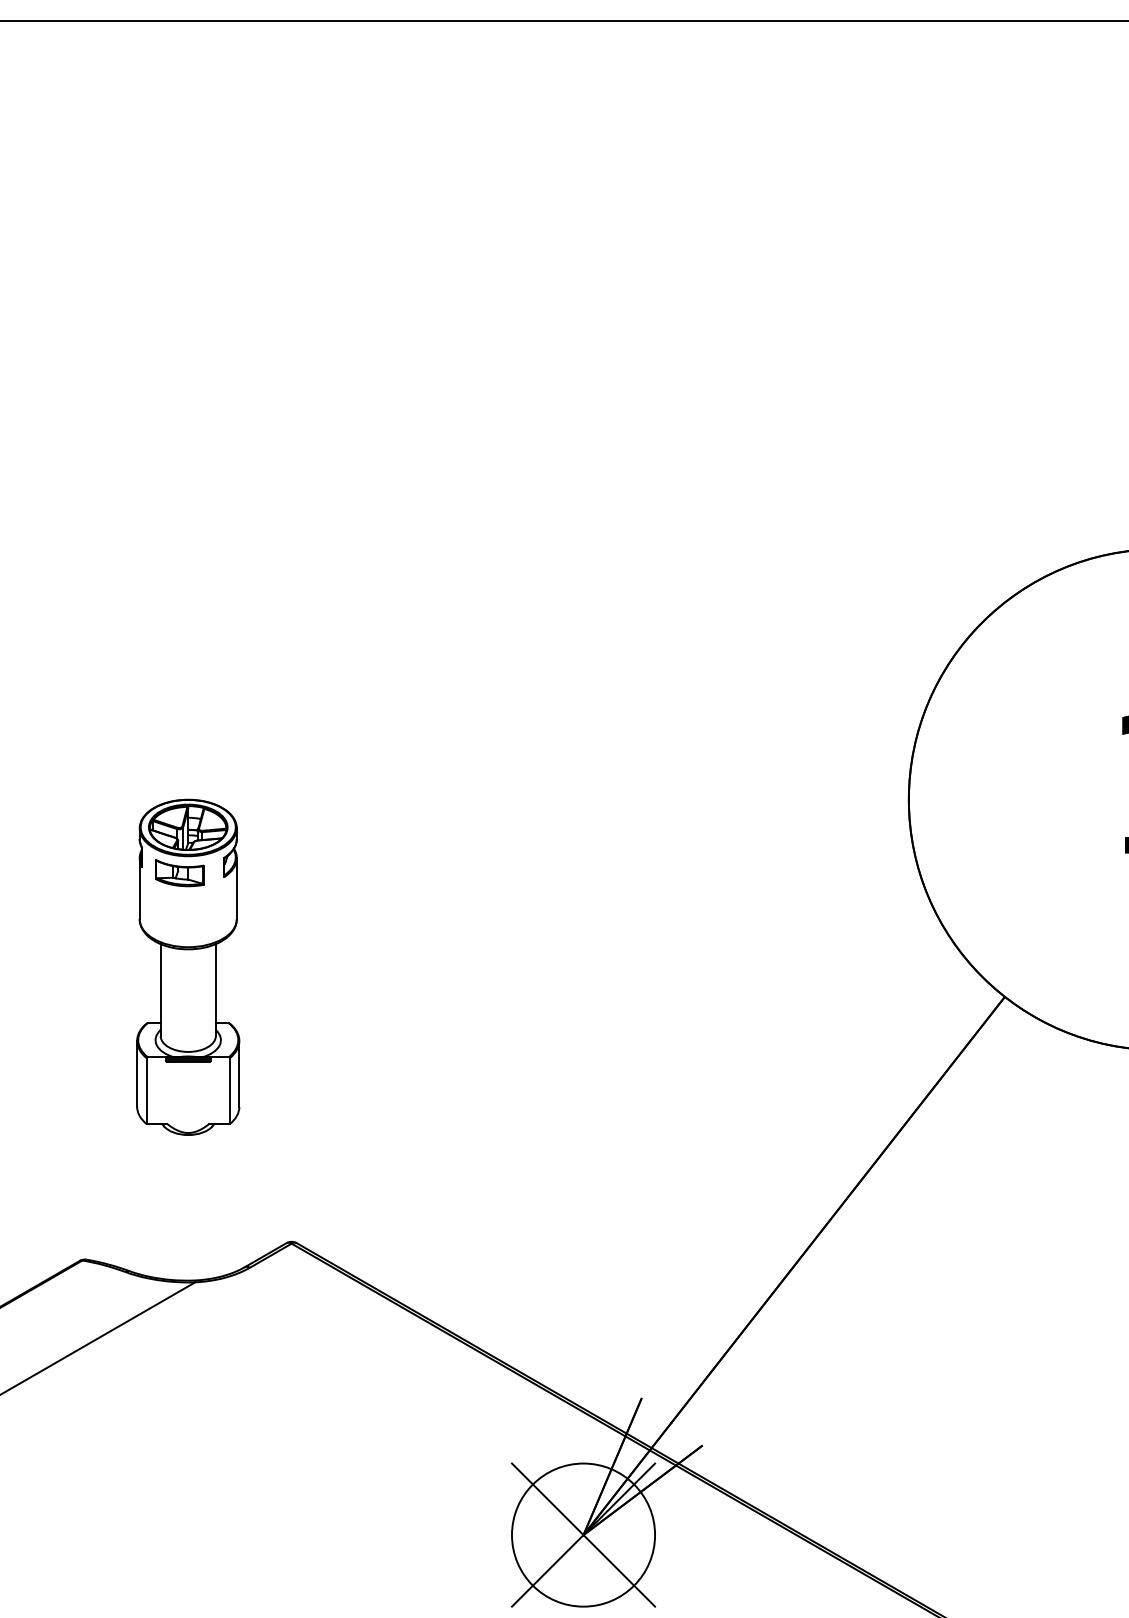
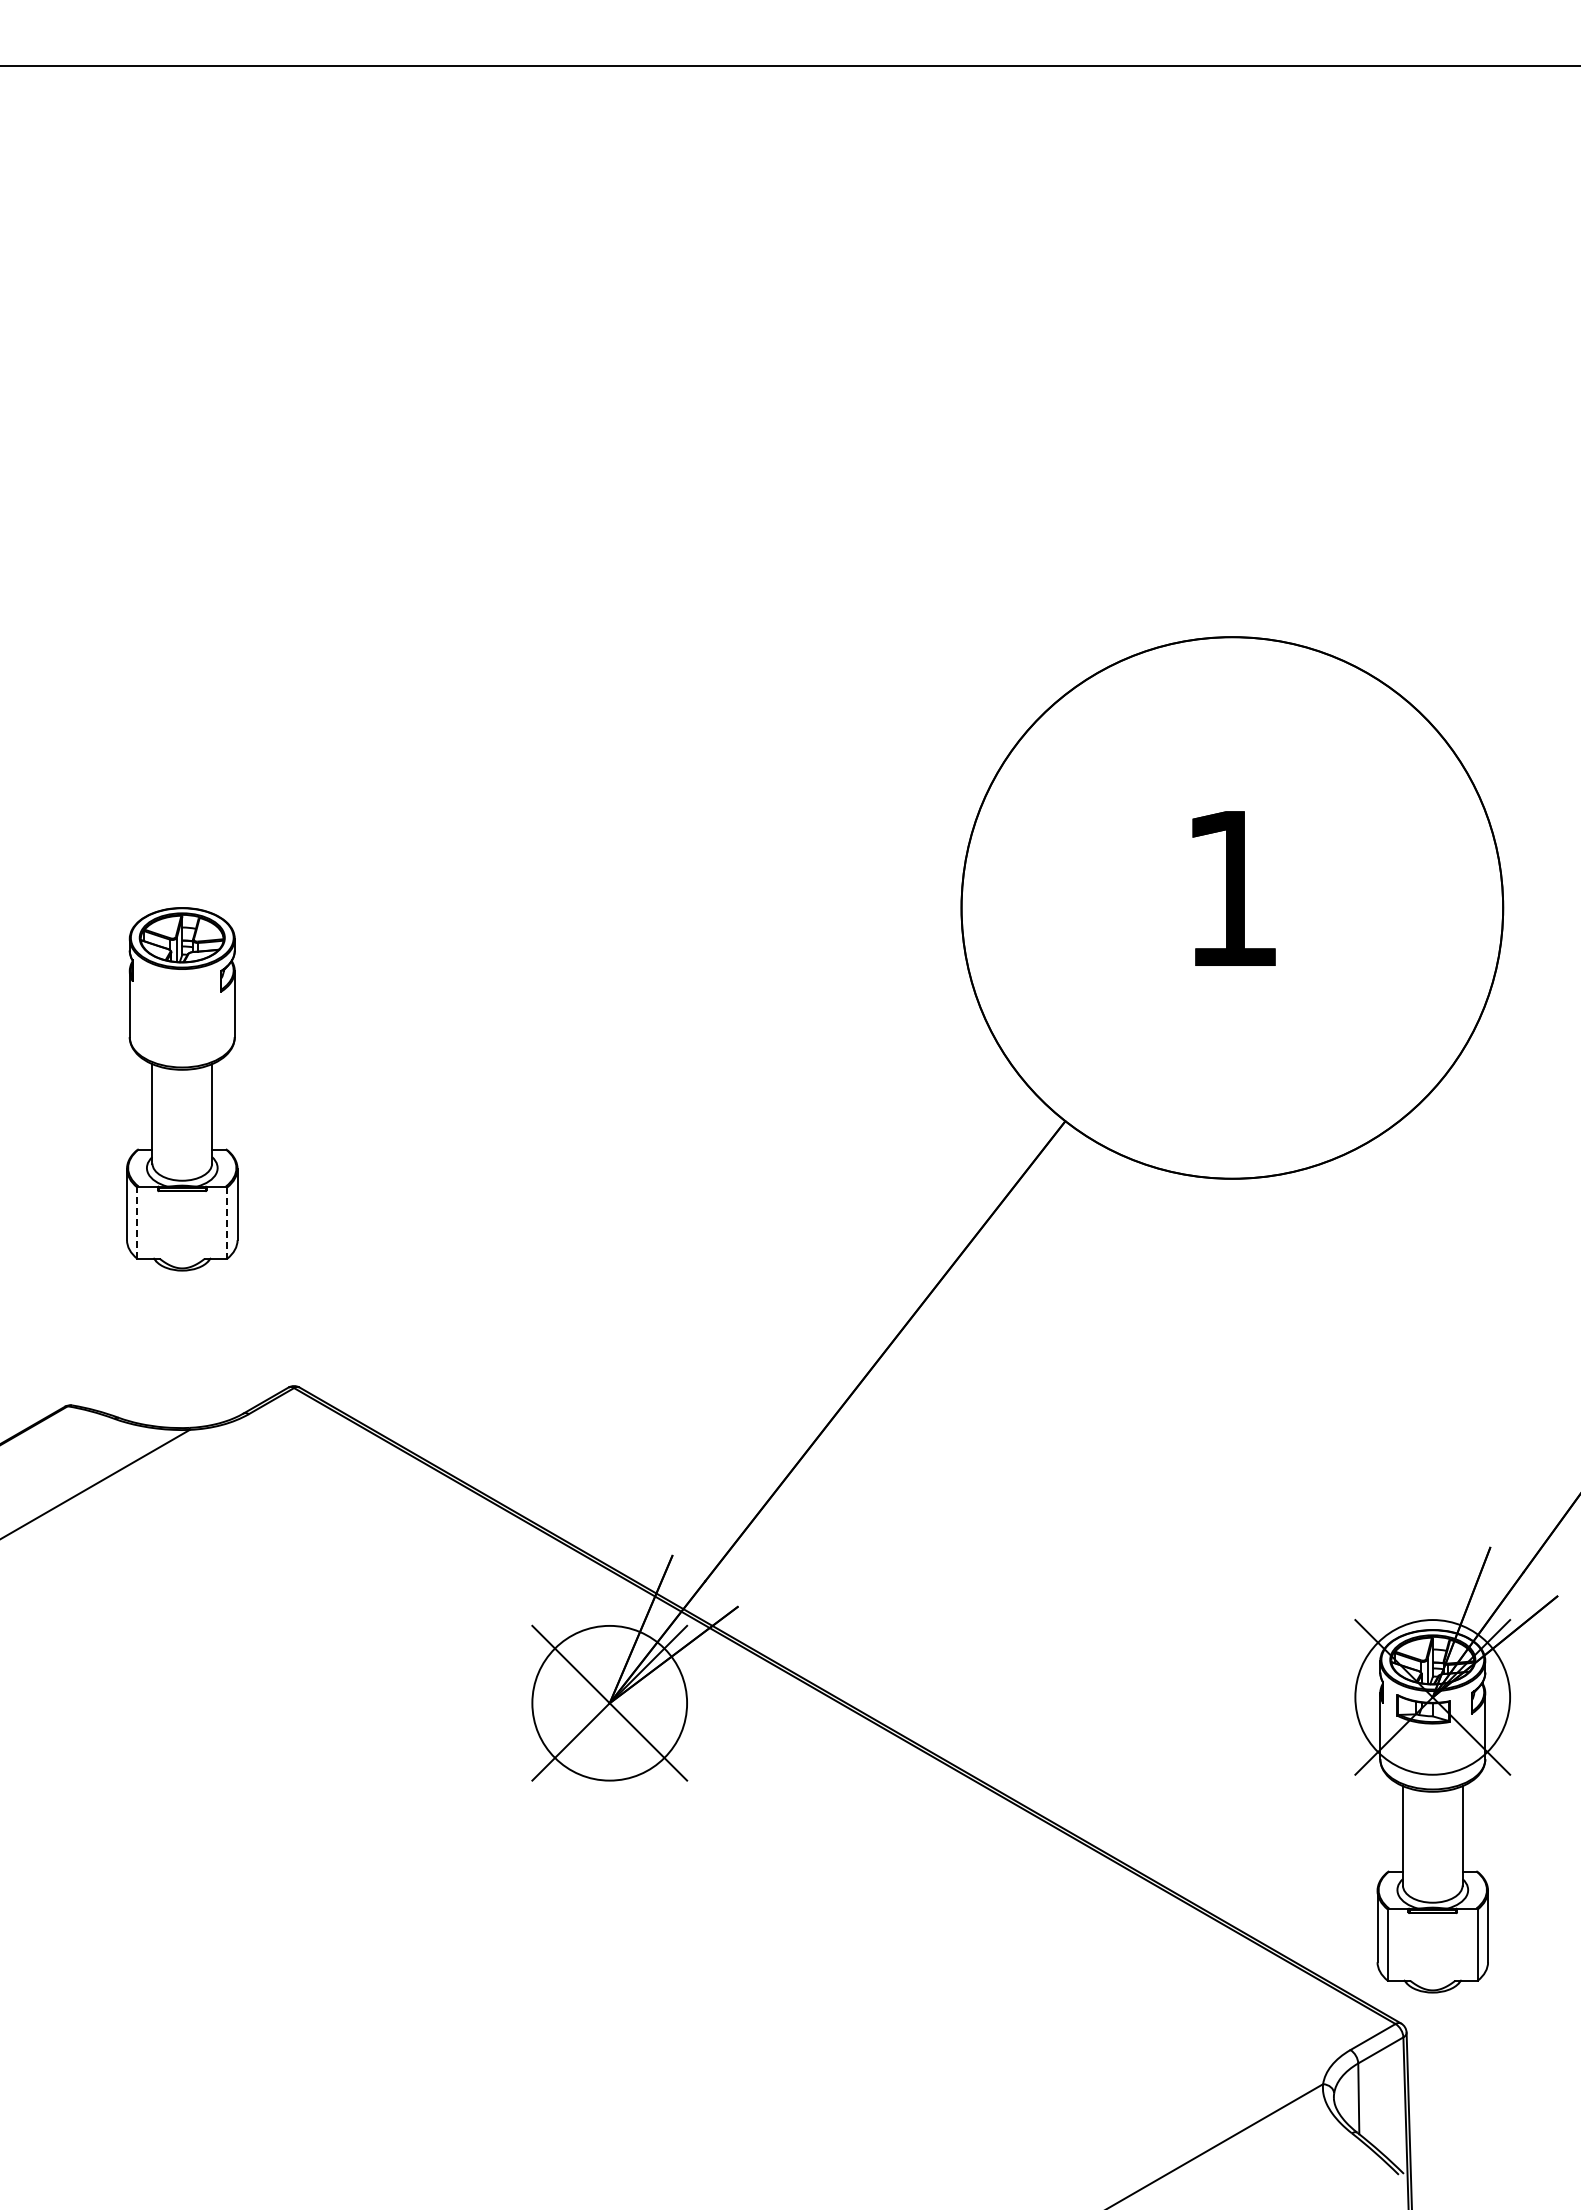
part: (179, 873) -> (172, 987), removed
line: (146, 1091) -> (137, 1223), solid -> dashed
line: (230, 1091) -> (227, 1223), solid -> dashed

